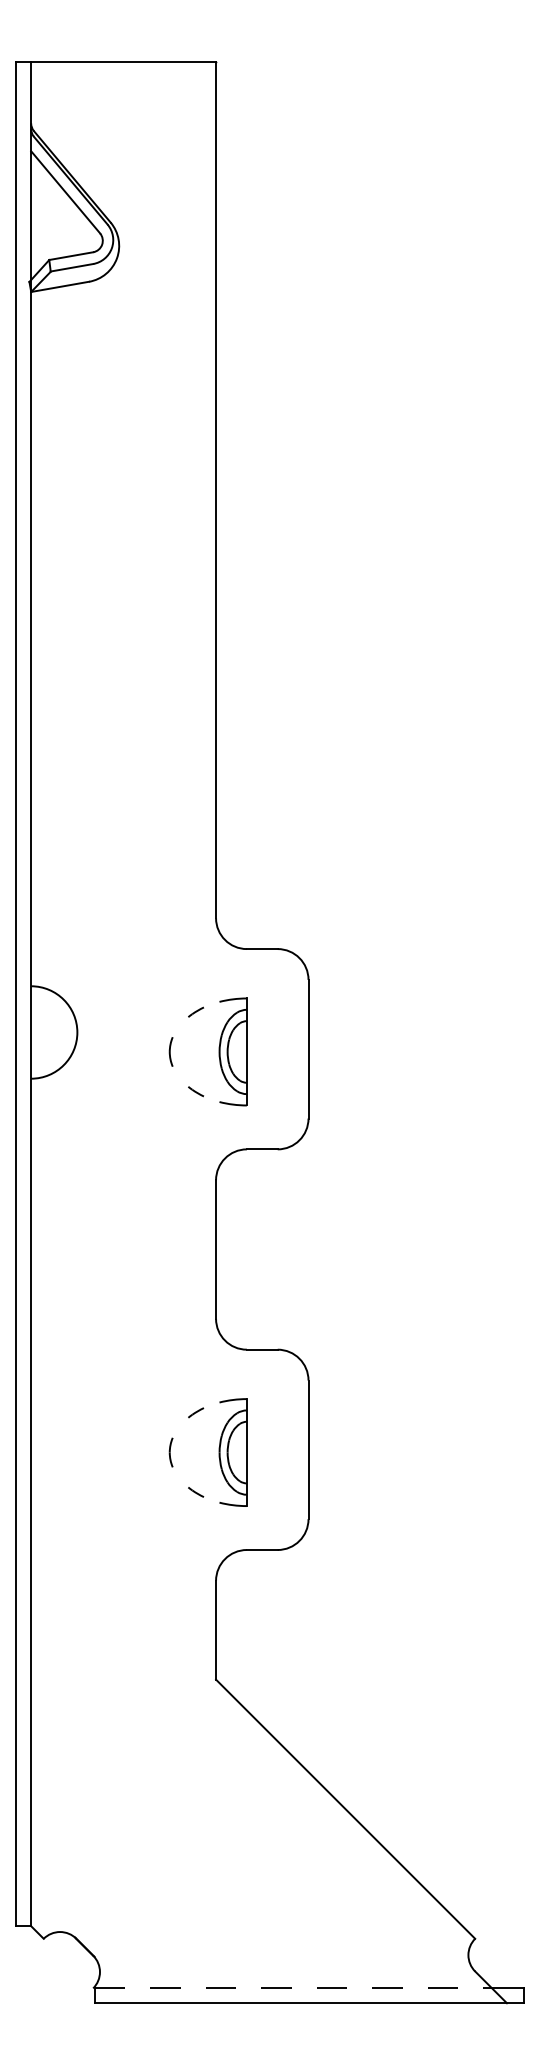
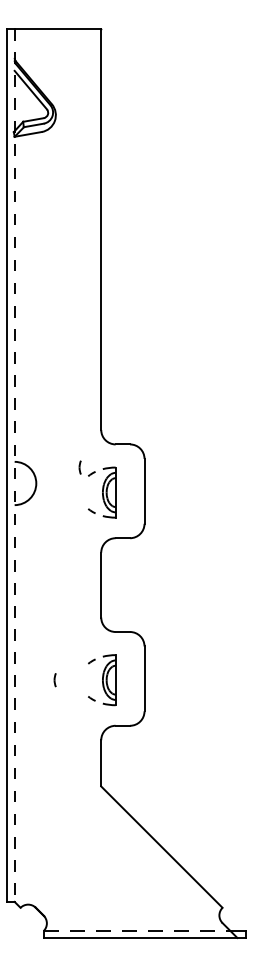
line: (30, 994) -> (14, 465), solid -> dashed
part: (169, 1051) -> (79, 467), moved
part: (169, 1453) -> (54, 680), moved

